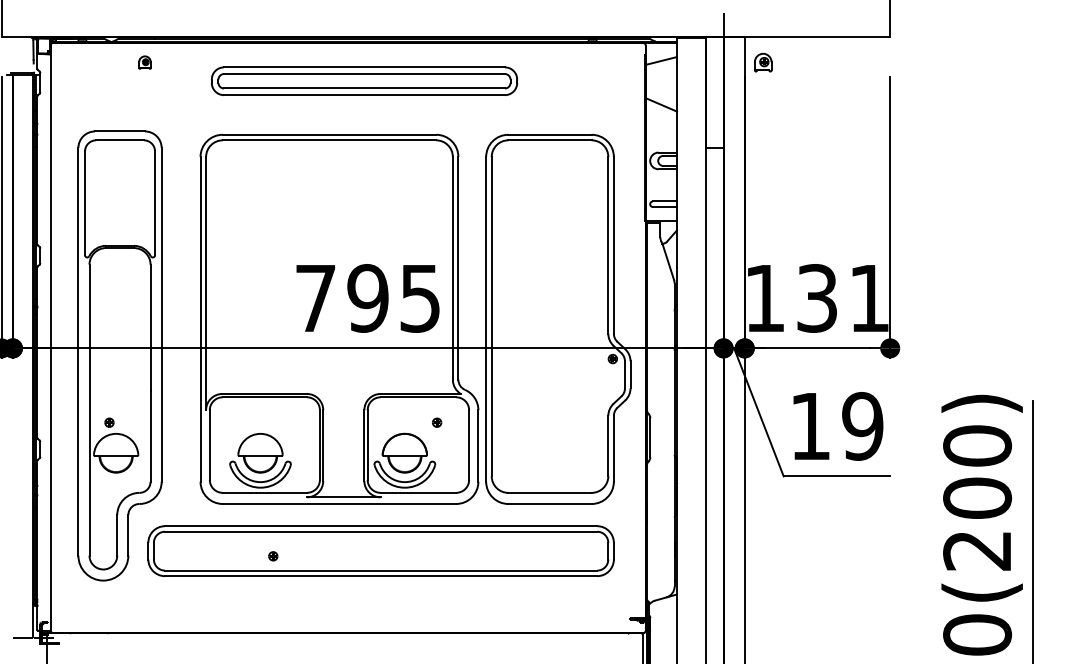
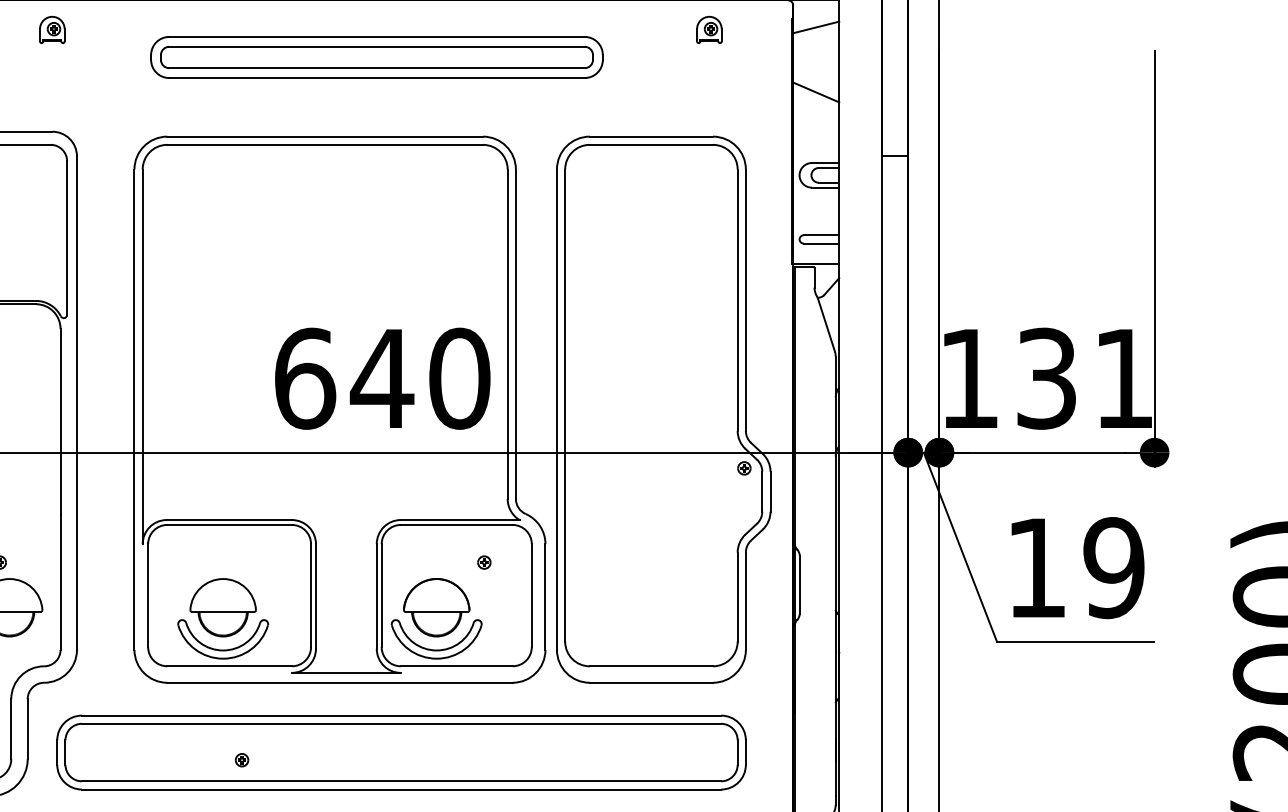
part: (144, 62) -> (51, 29), size x1.43
part: (763, 62) -> (709, 29), moved
text: (368, 298) -> (382, 378), 795 -> 640

